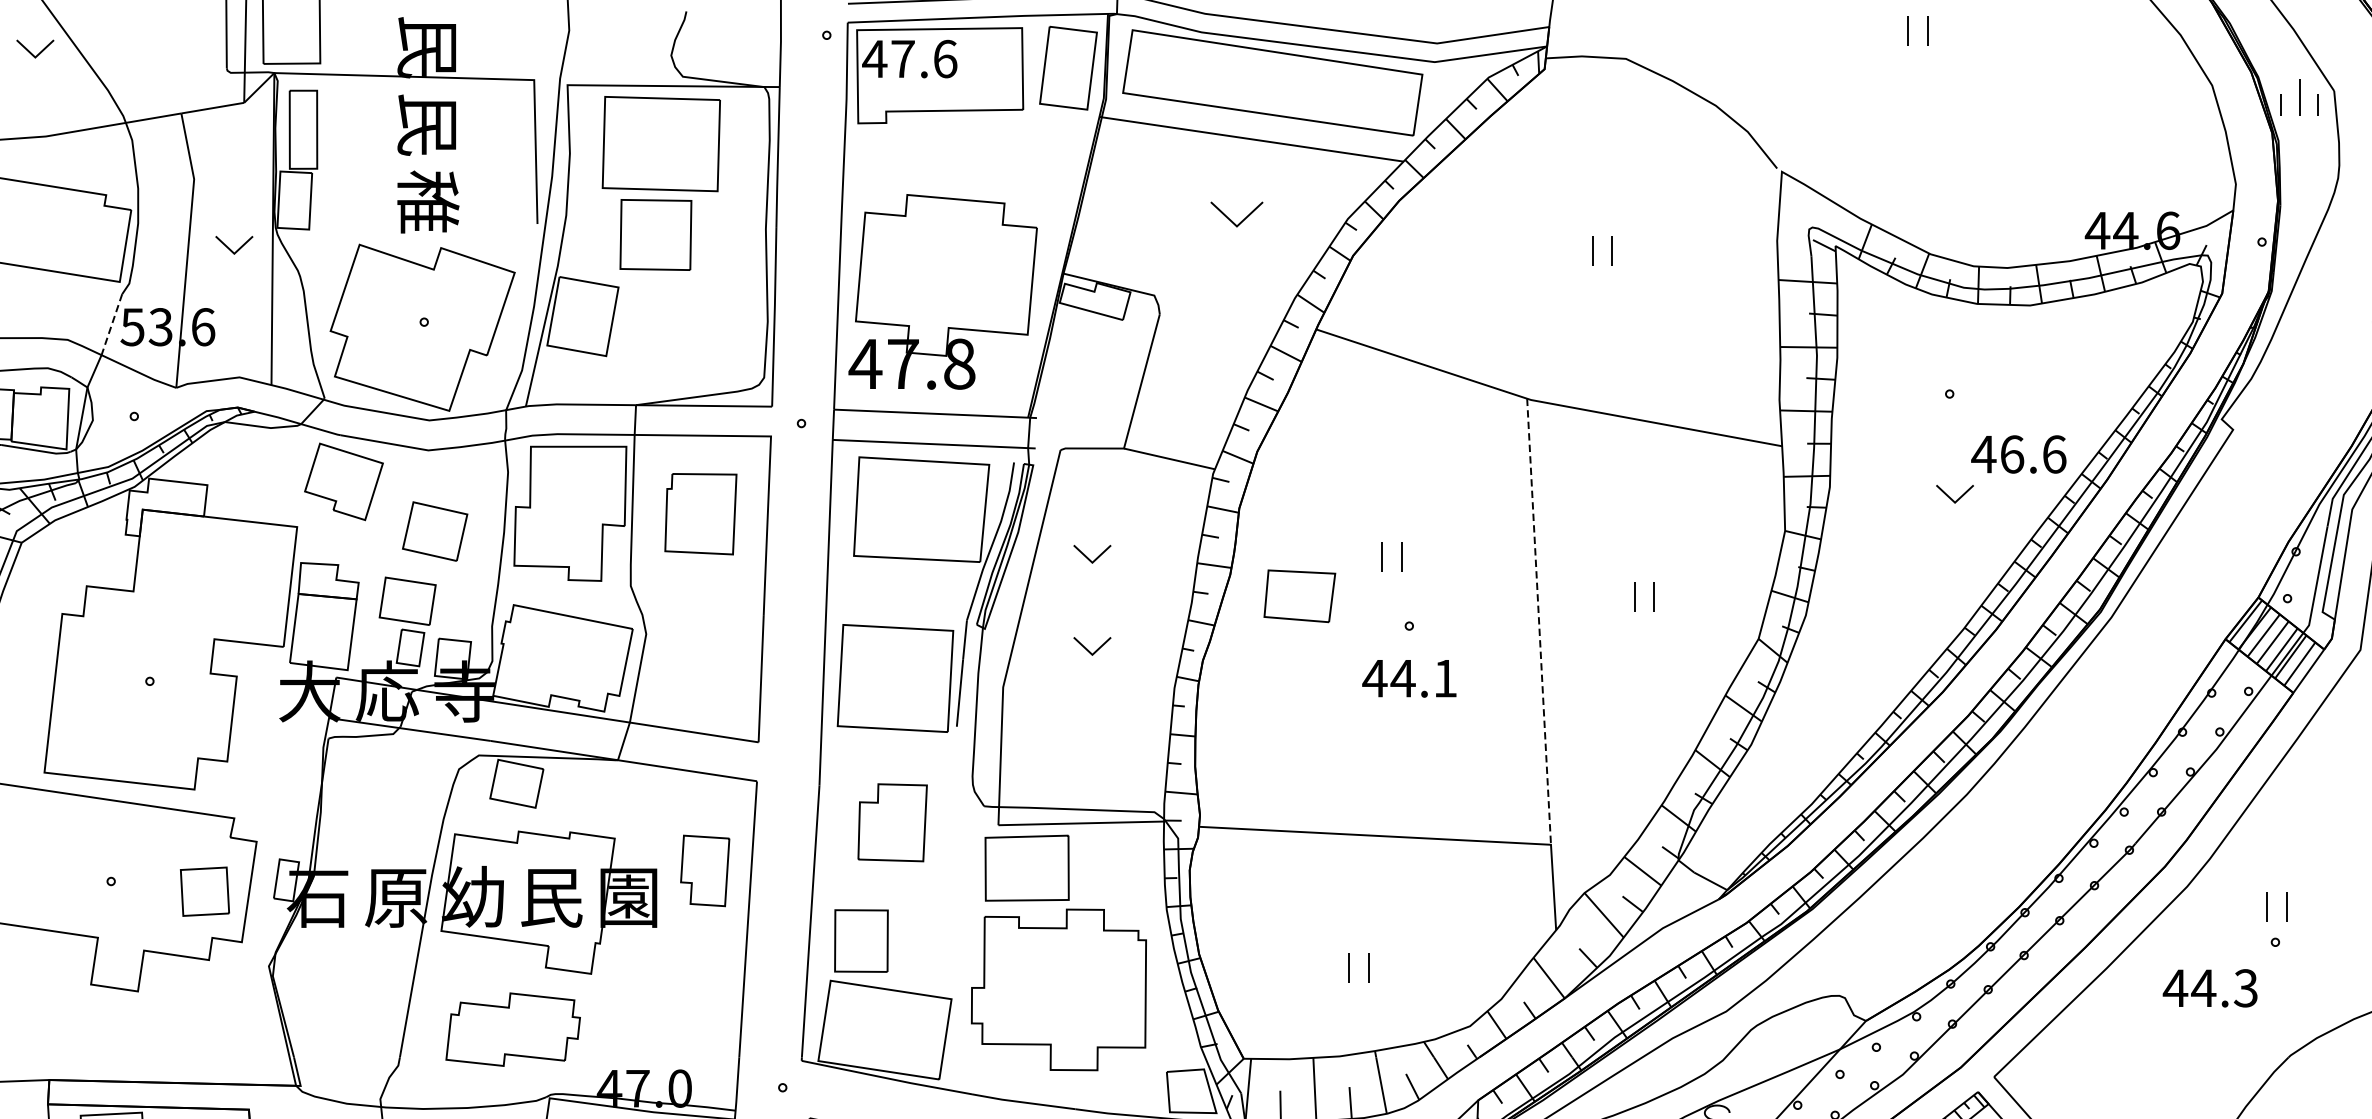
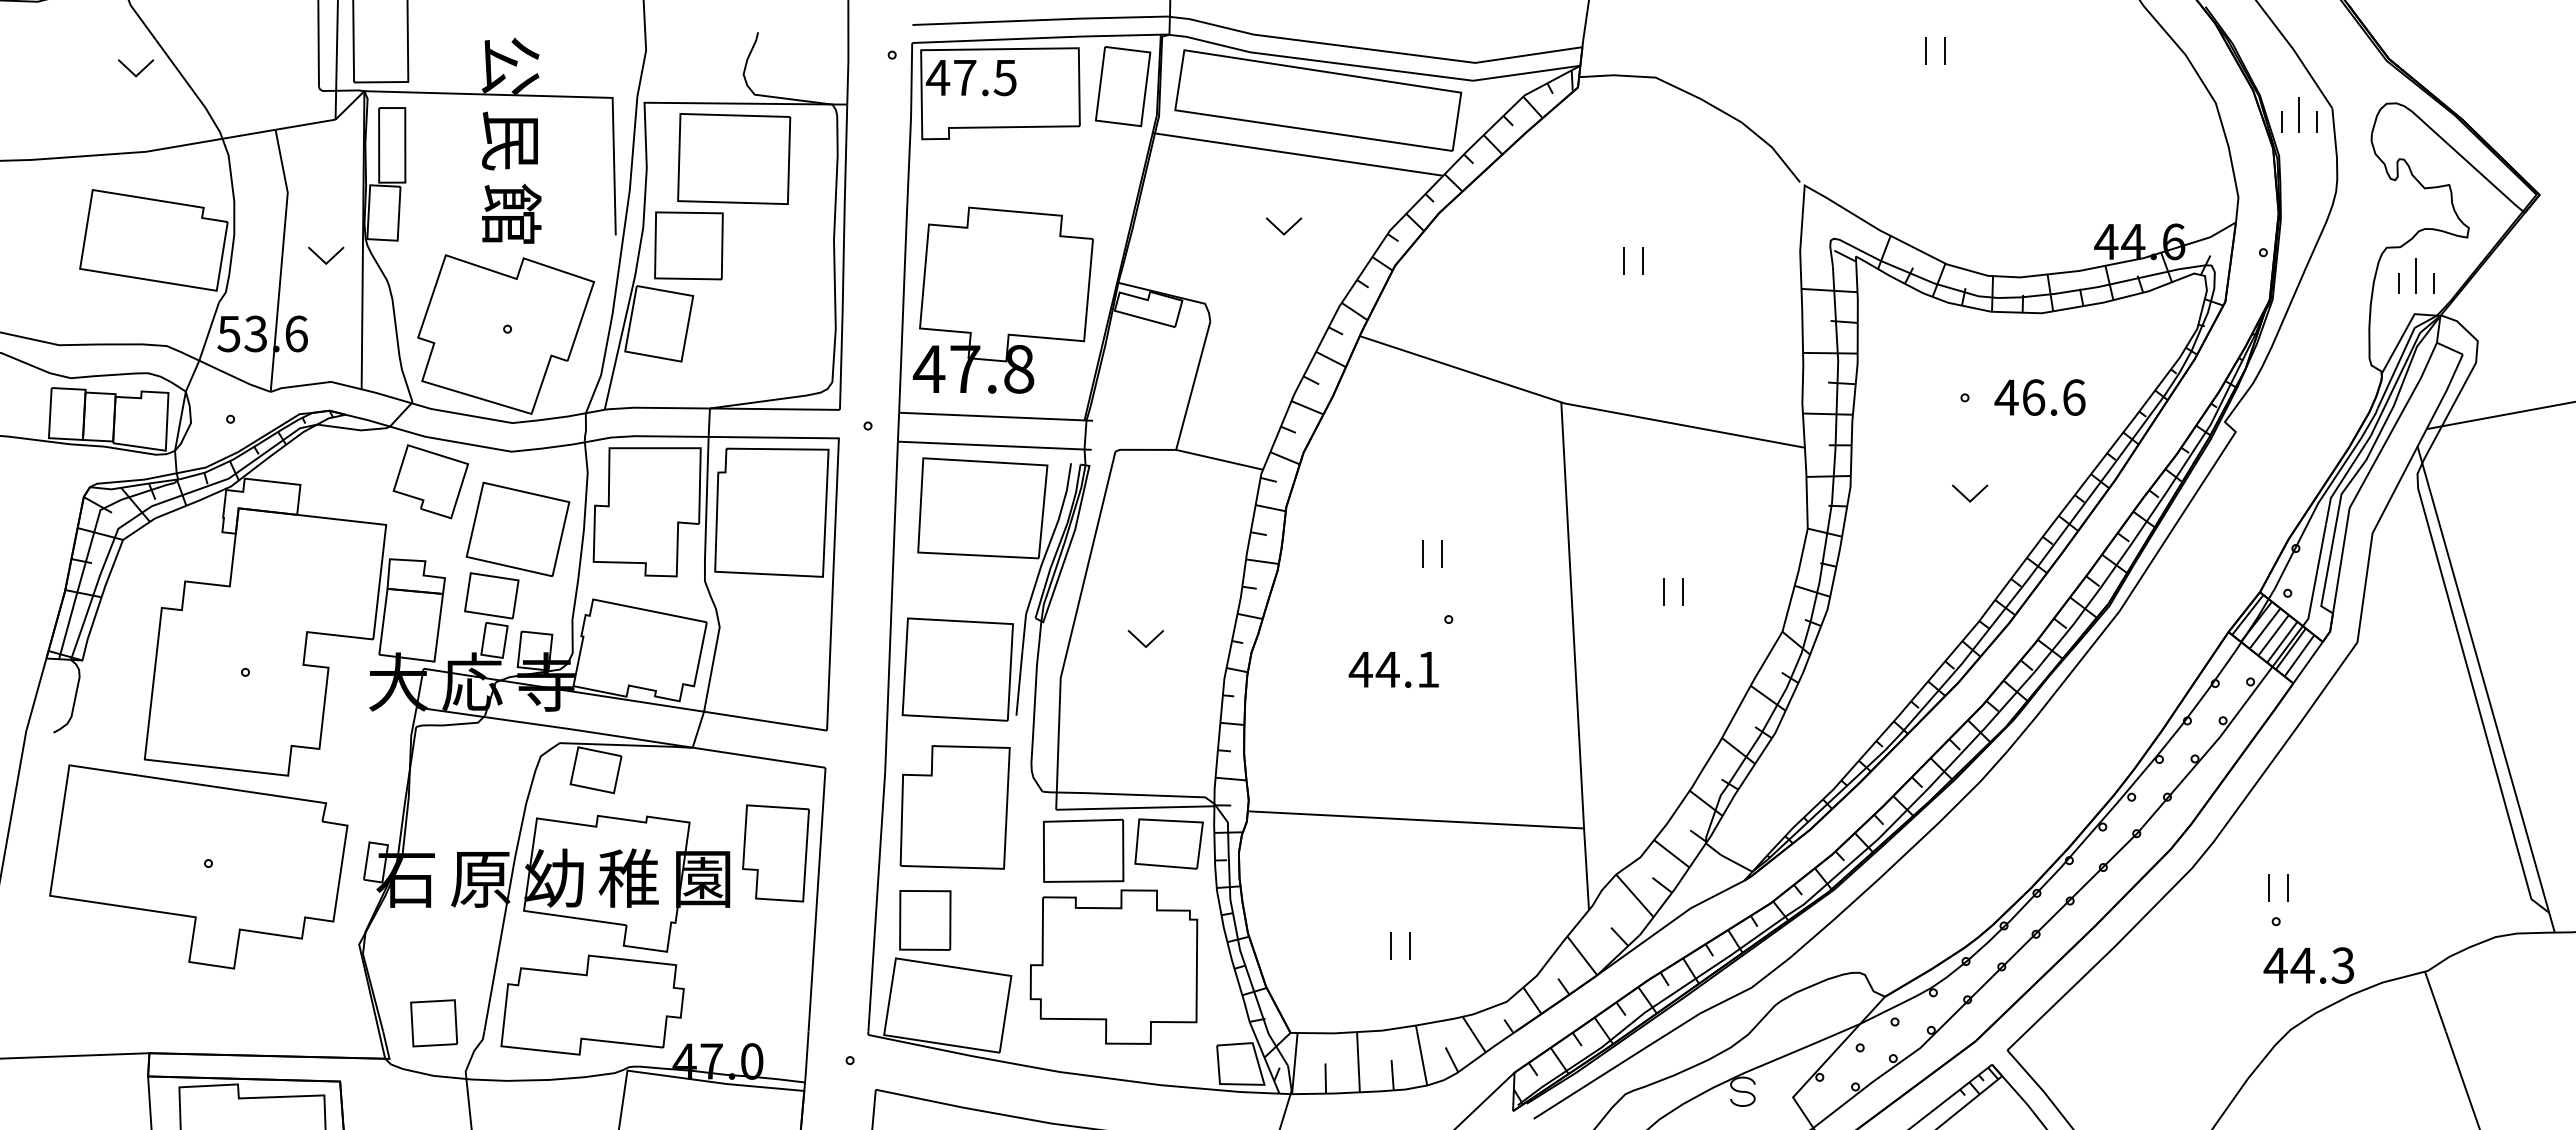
text: (427, 47) -> (510, 66), 民 -> 公
text: (944, 58) -> (1004, 77), 47.6 -> 47.5
text: (428, 201) -> (511, 213), 稚 -> 館
part: (1236, 214) -> (1283, 226), size x0.71
part: (655, 234) -> (688, 245), moved
line: (112, 324) -> (209, 331), dashed -> solid
text: (2018, 454) -> (2039, 397), moved
part: (700, 514) -> (771, 512), size x1.67
part: (434, 530) -> (517, 528), size x1.67
part: (1091, 553) -> (1145, 550), removed
part: (1299, 595) -> (1168, 843), moved
line: (1538, 621) -> (1572, 615), dashed -> solid
text: (1409, 678) -> (1393, 669), moved
part: (892, 822) -> (954, 807), size x1.67
part: (704, 870) -> (775, 853), size x1.43
part: (205, 891) -> (434, 1023), moved
text: (550, 896) -> (628, 877), 民 -> 稚
text: (2209, 988) -> (2308, 965), moved
part: (513, 1029) -> (592, 1004), size x1.43

